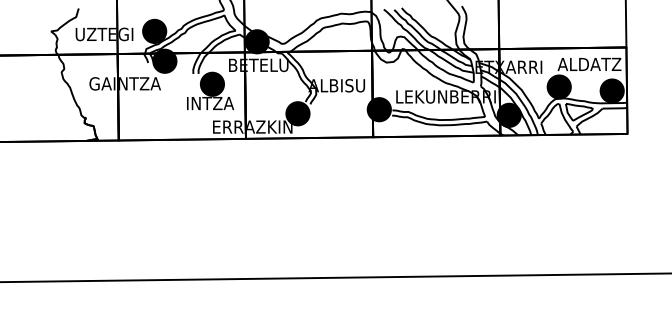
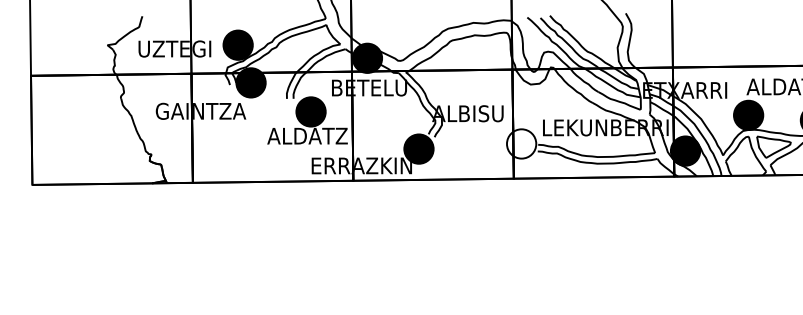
text: (209, 103) -> (307, 136), INTZA -> ALDATZ
fill: (378, 109) -> (520, 143), removed

